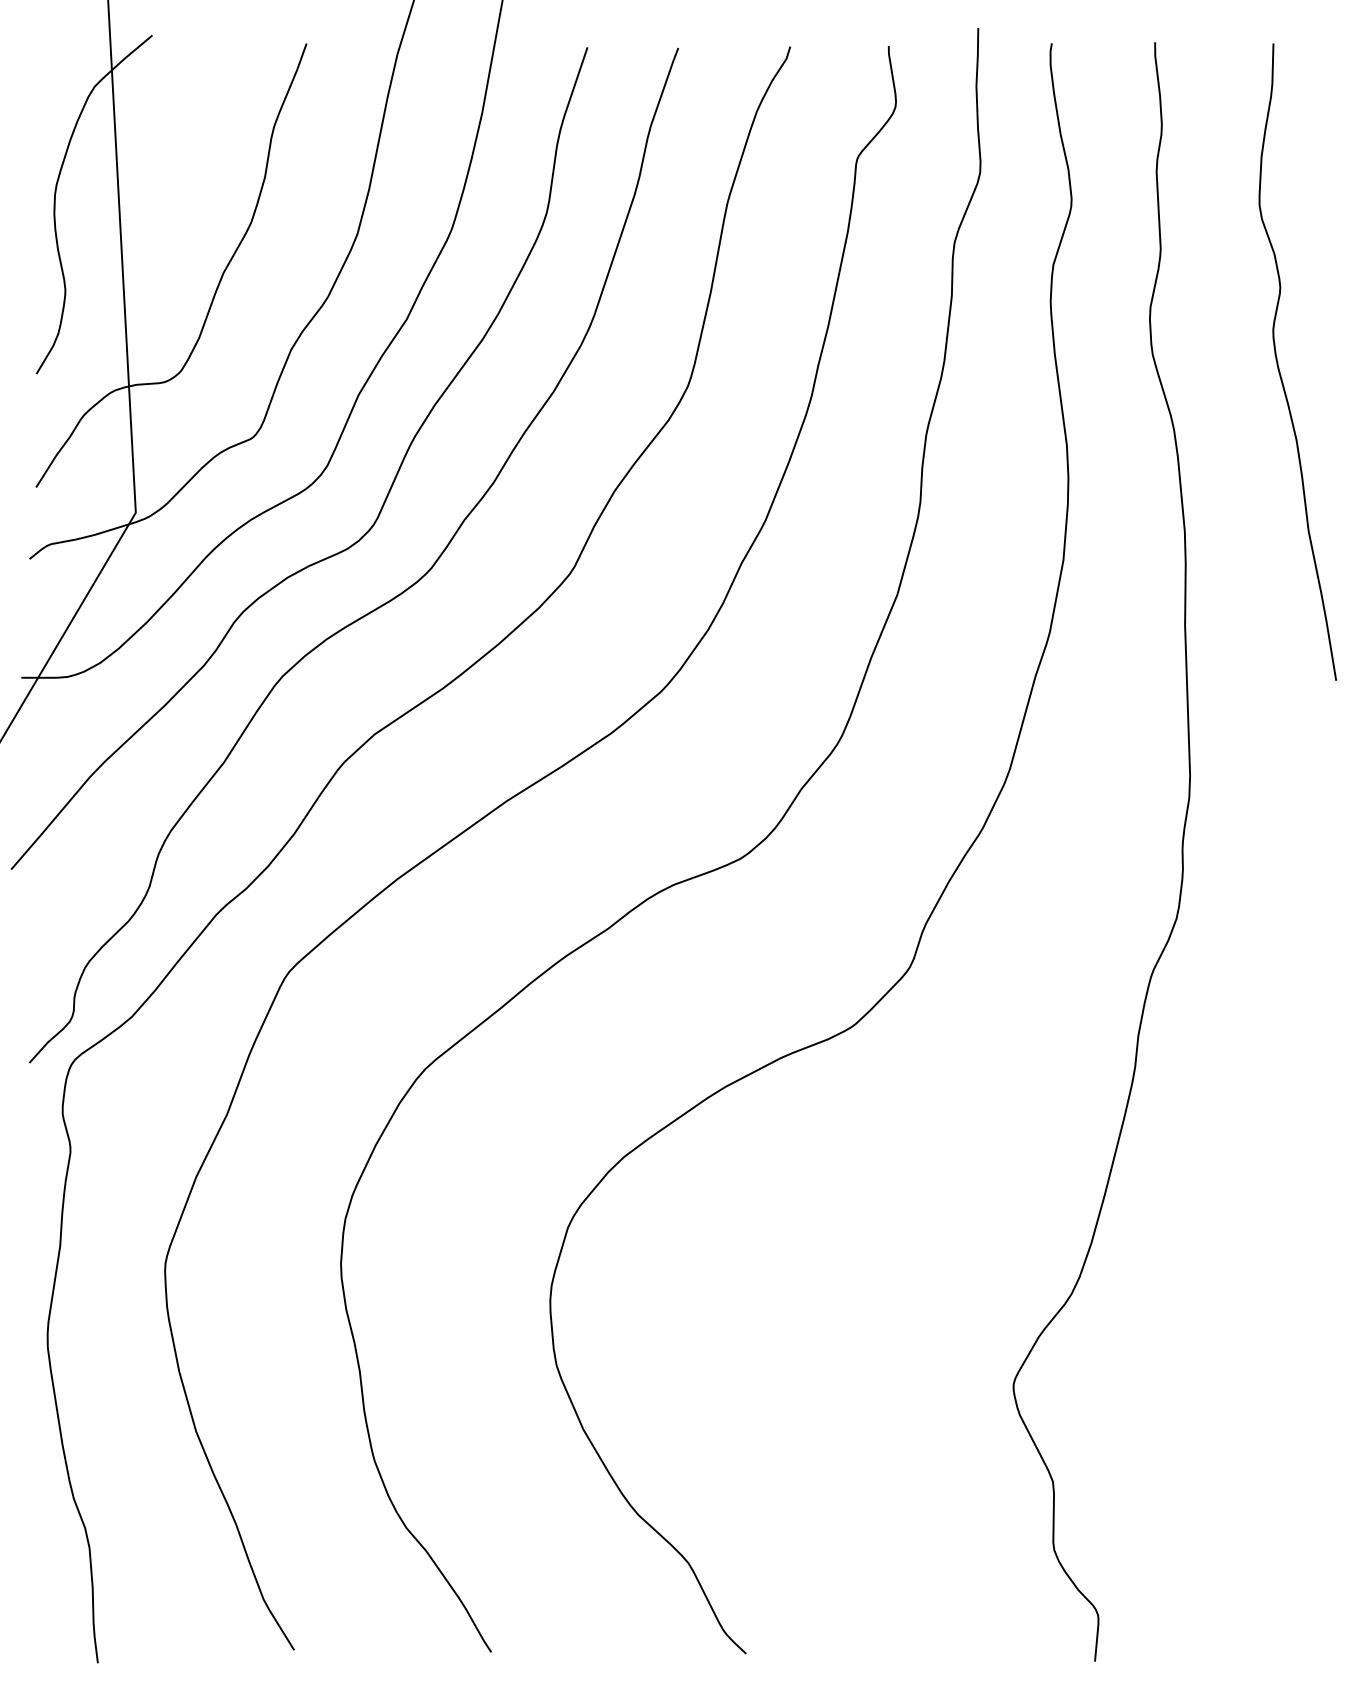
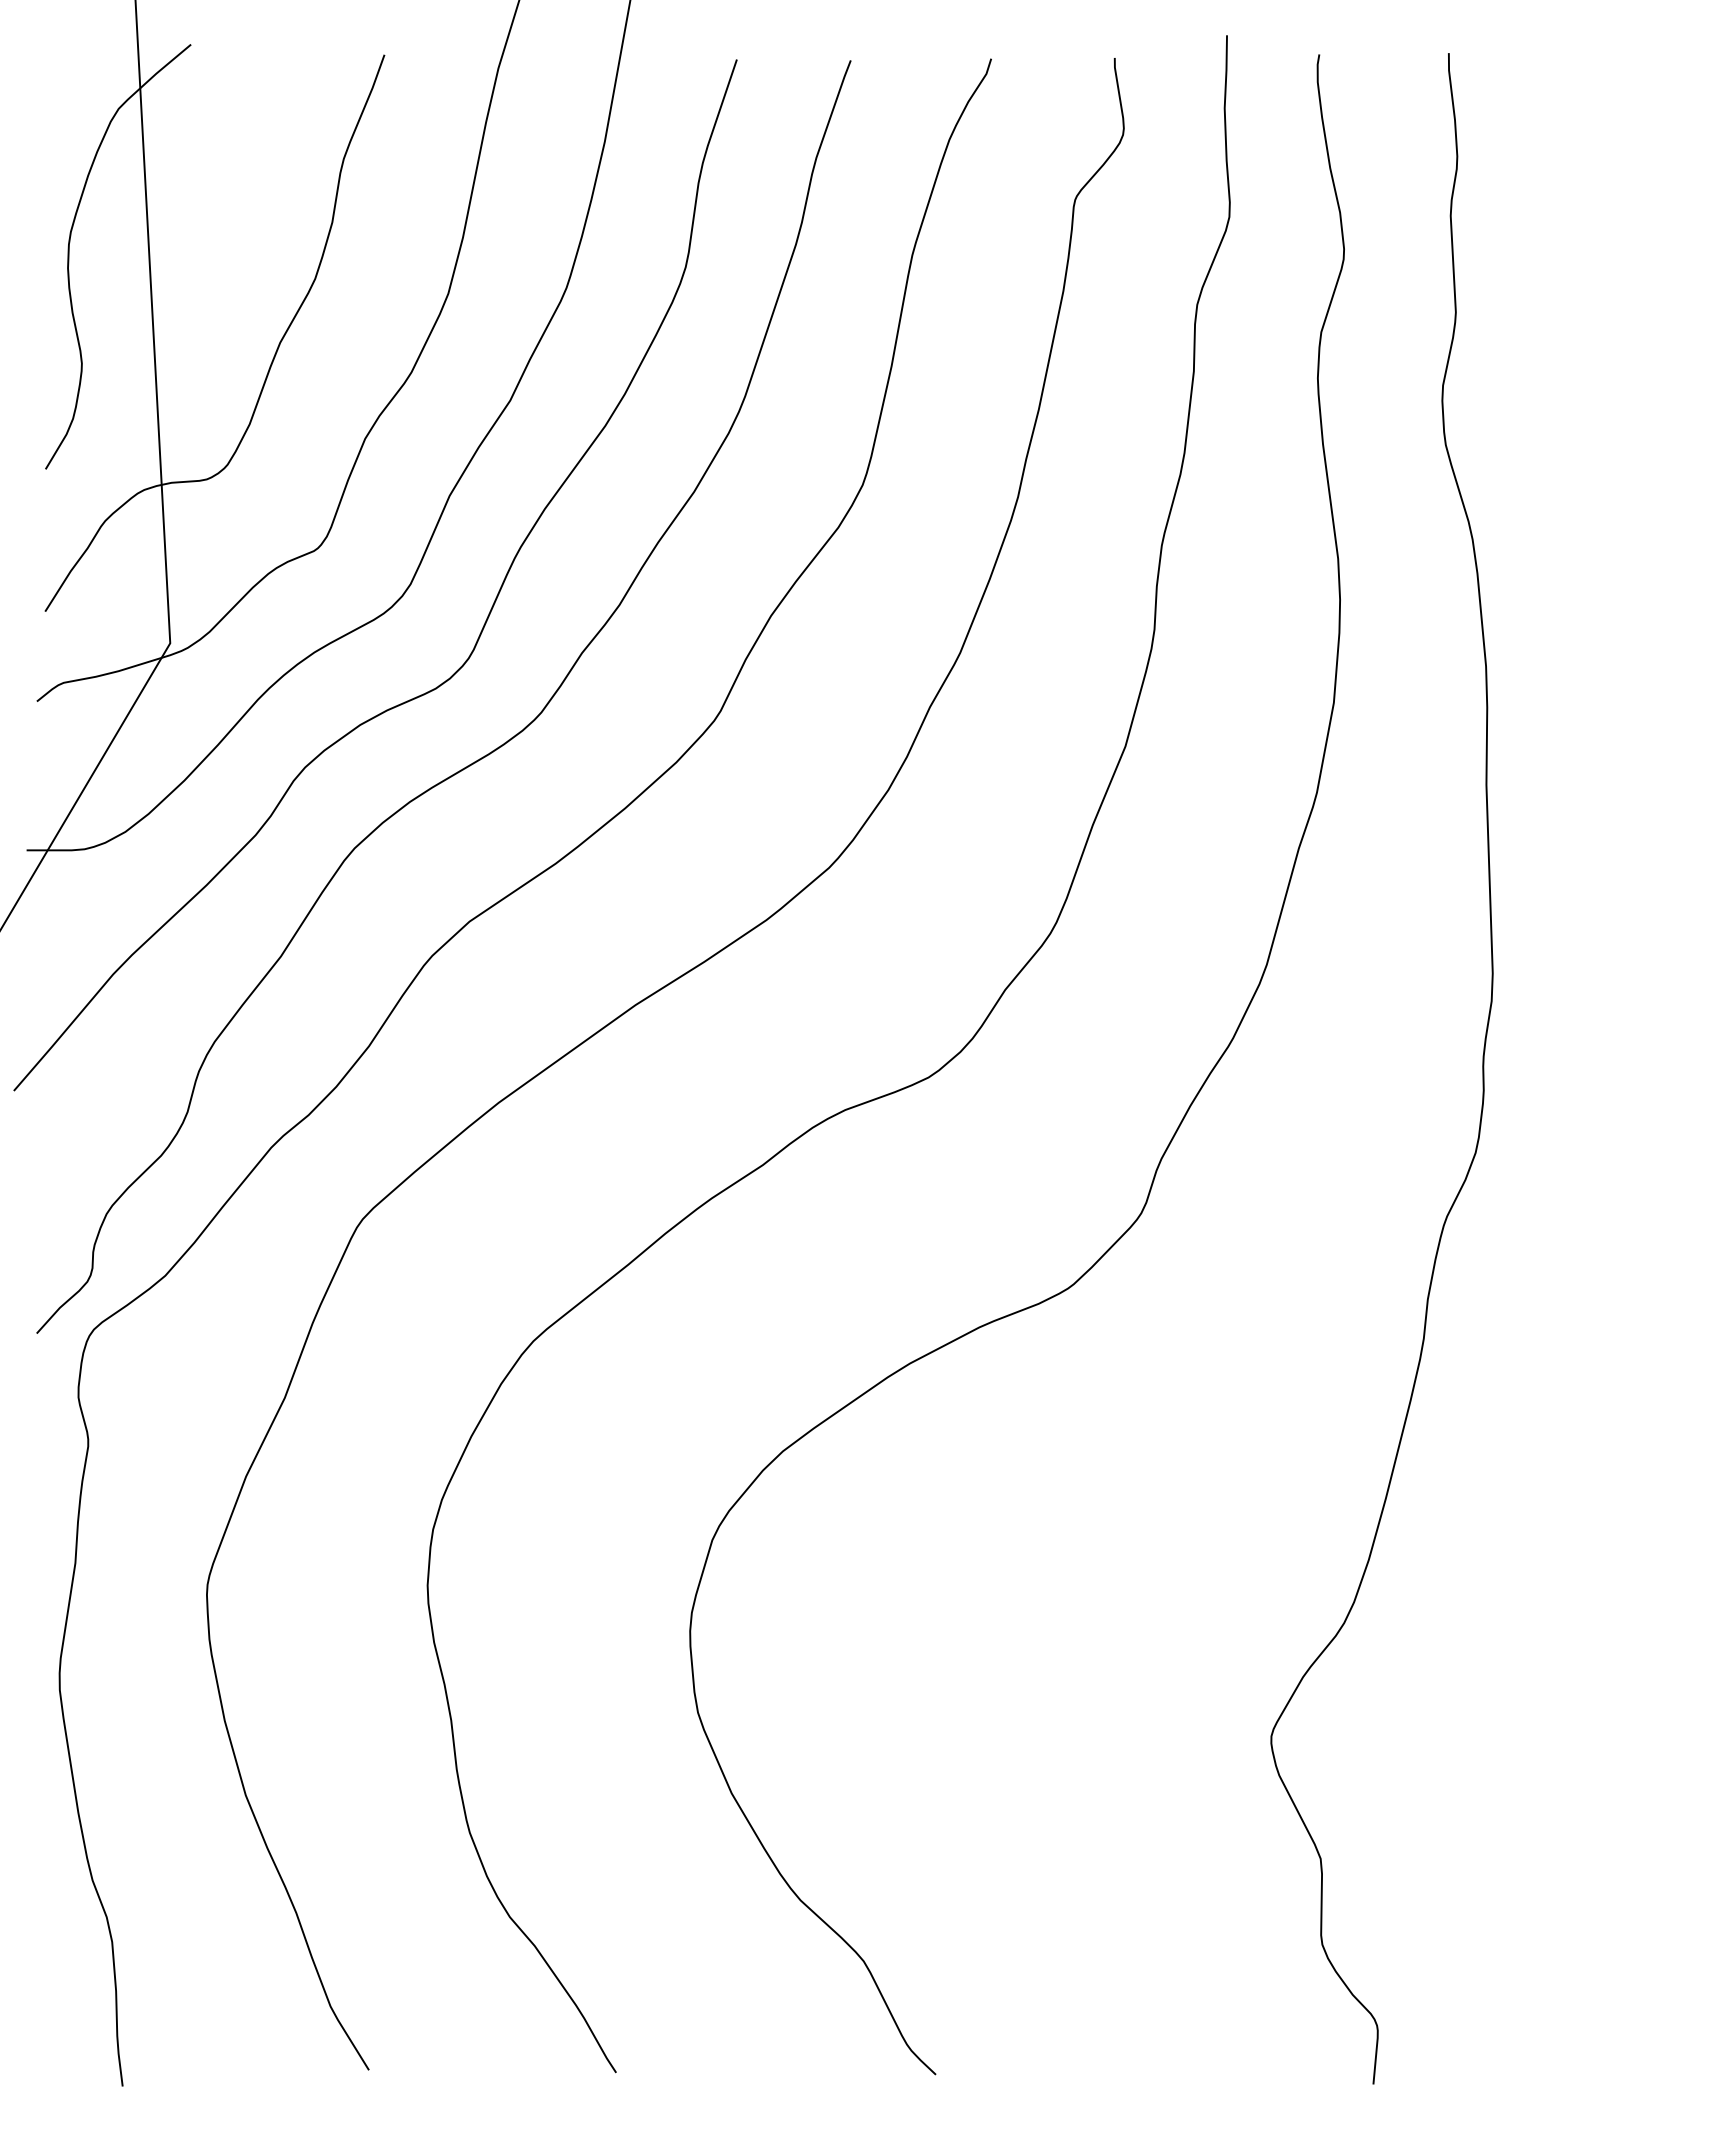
curve: (1279, 367) -> (1604, 461), removed

